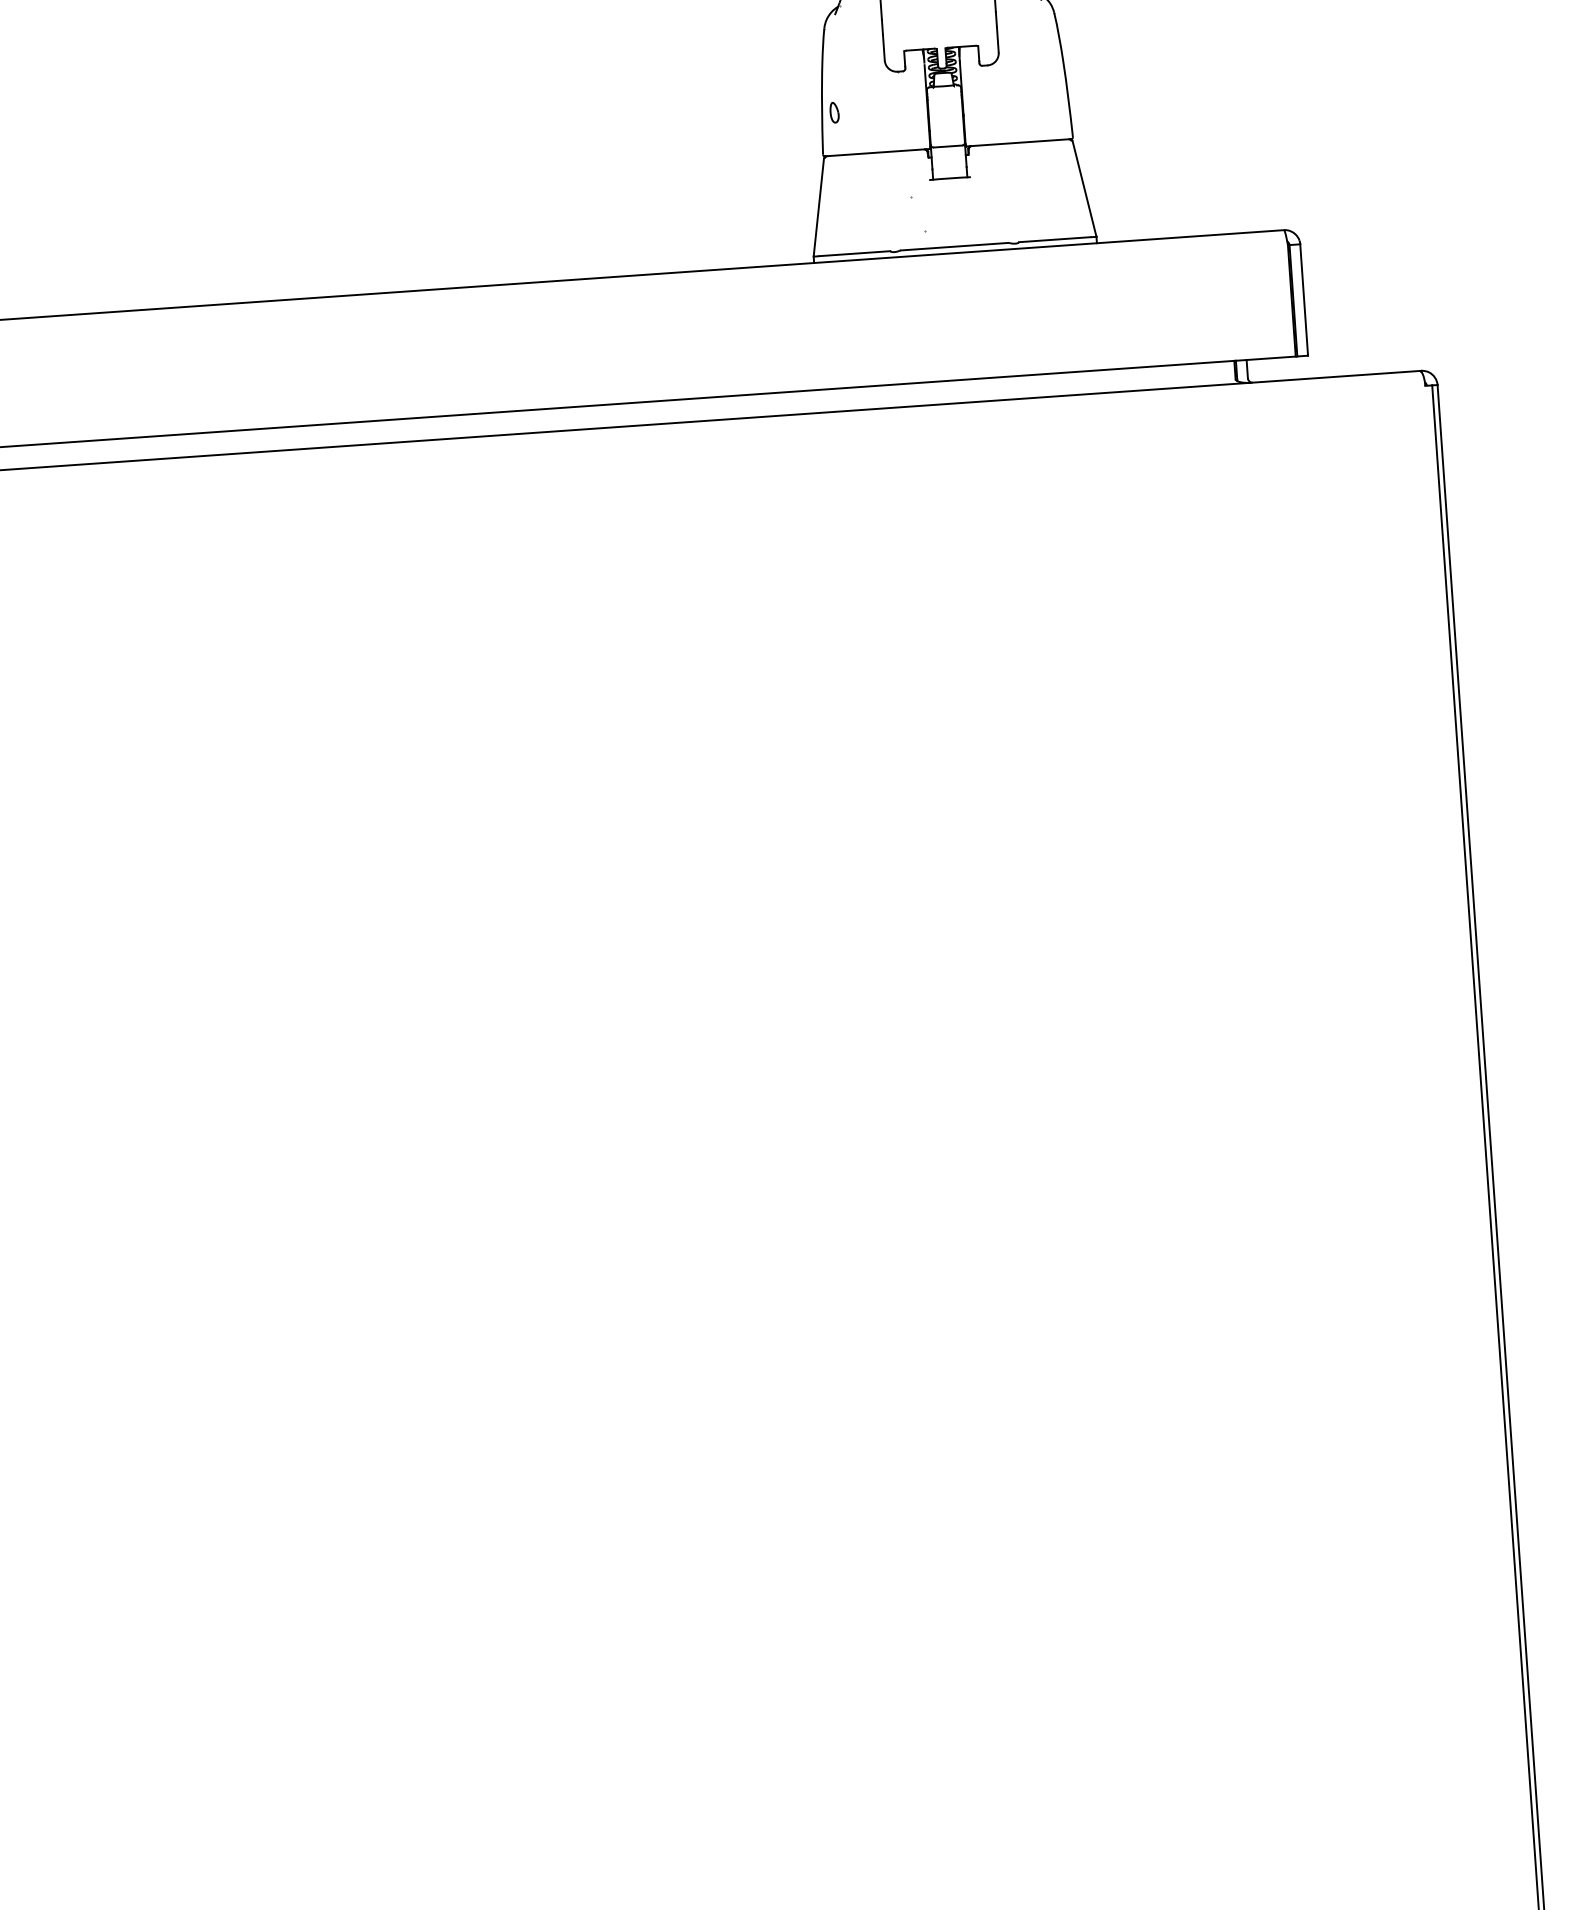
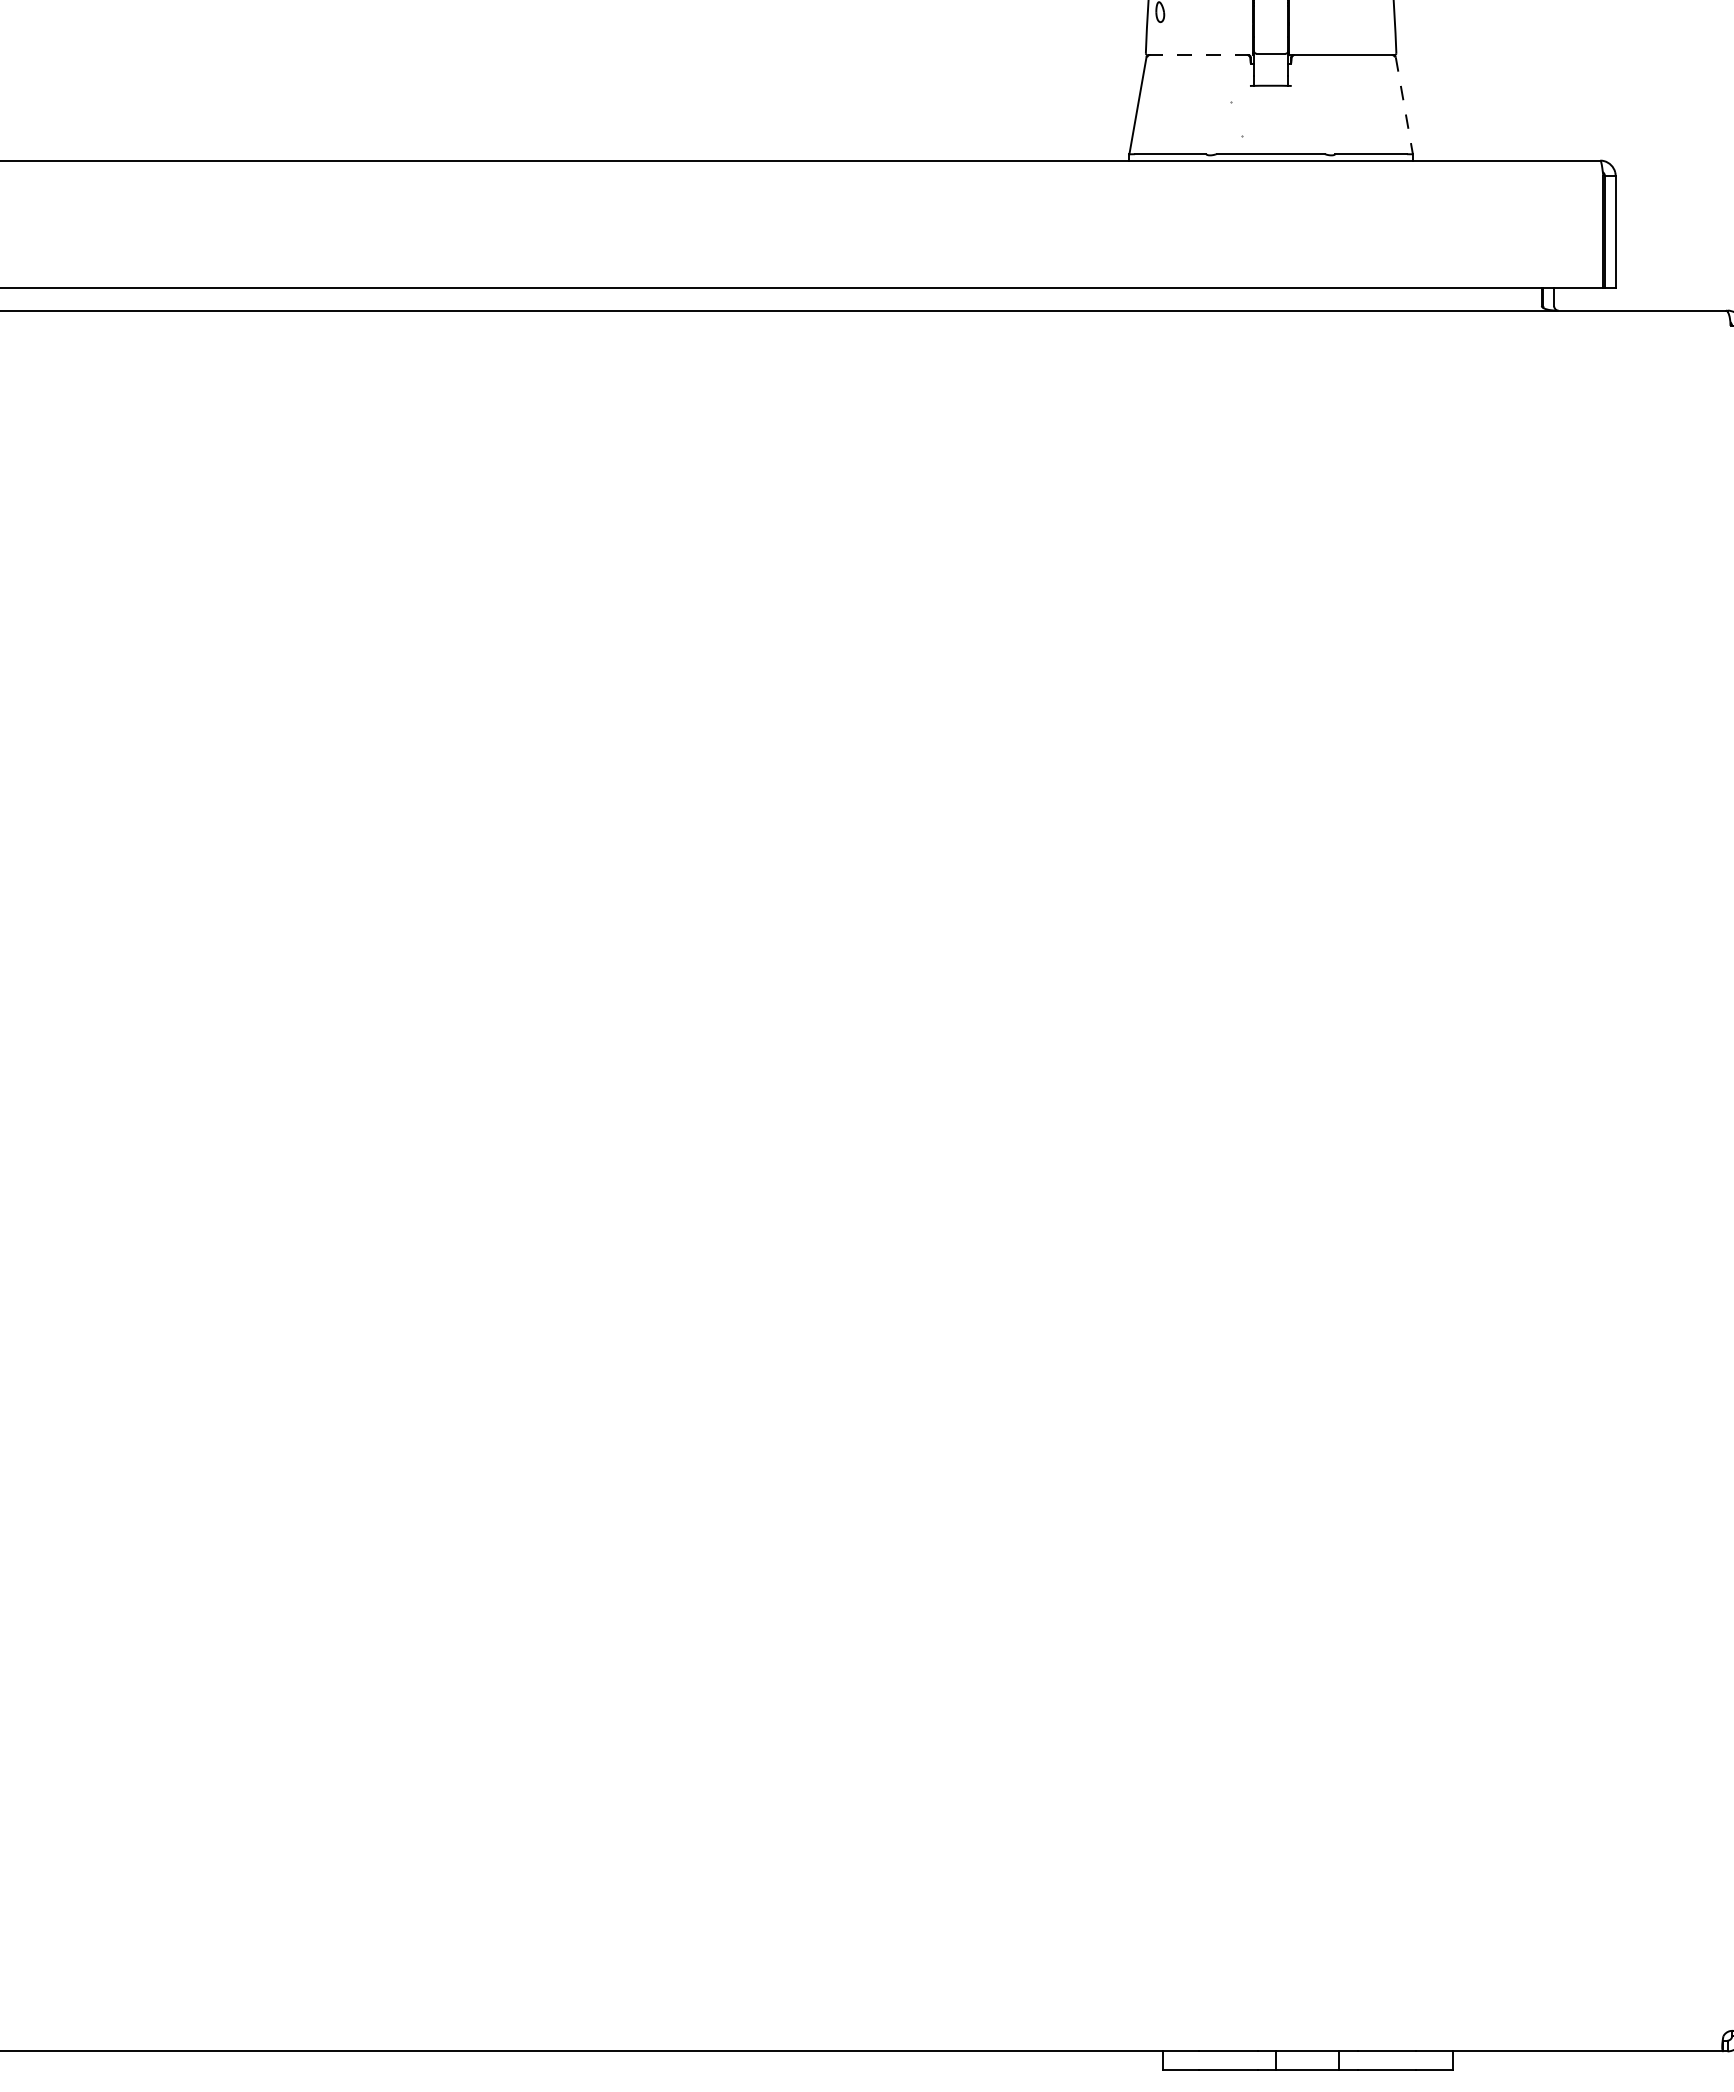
line: (877, 153) -> (1200, 55), solid -> dashed
line: (1084, 189) -> (1404, 106), solid -> dashed

